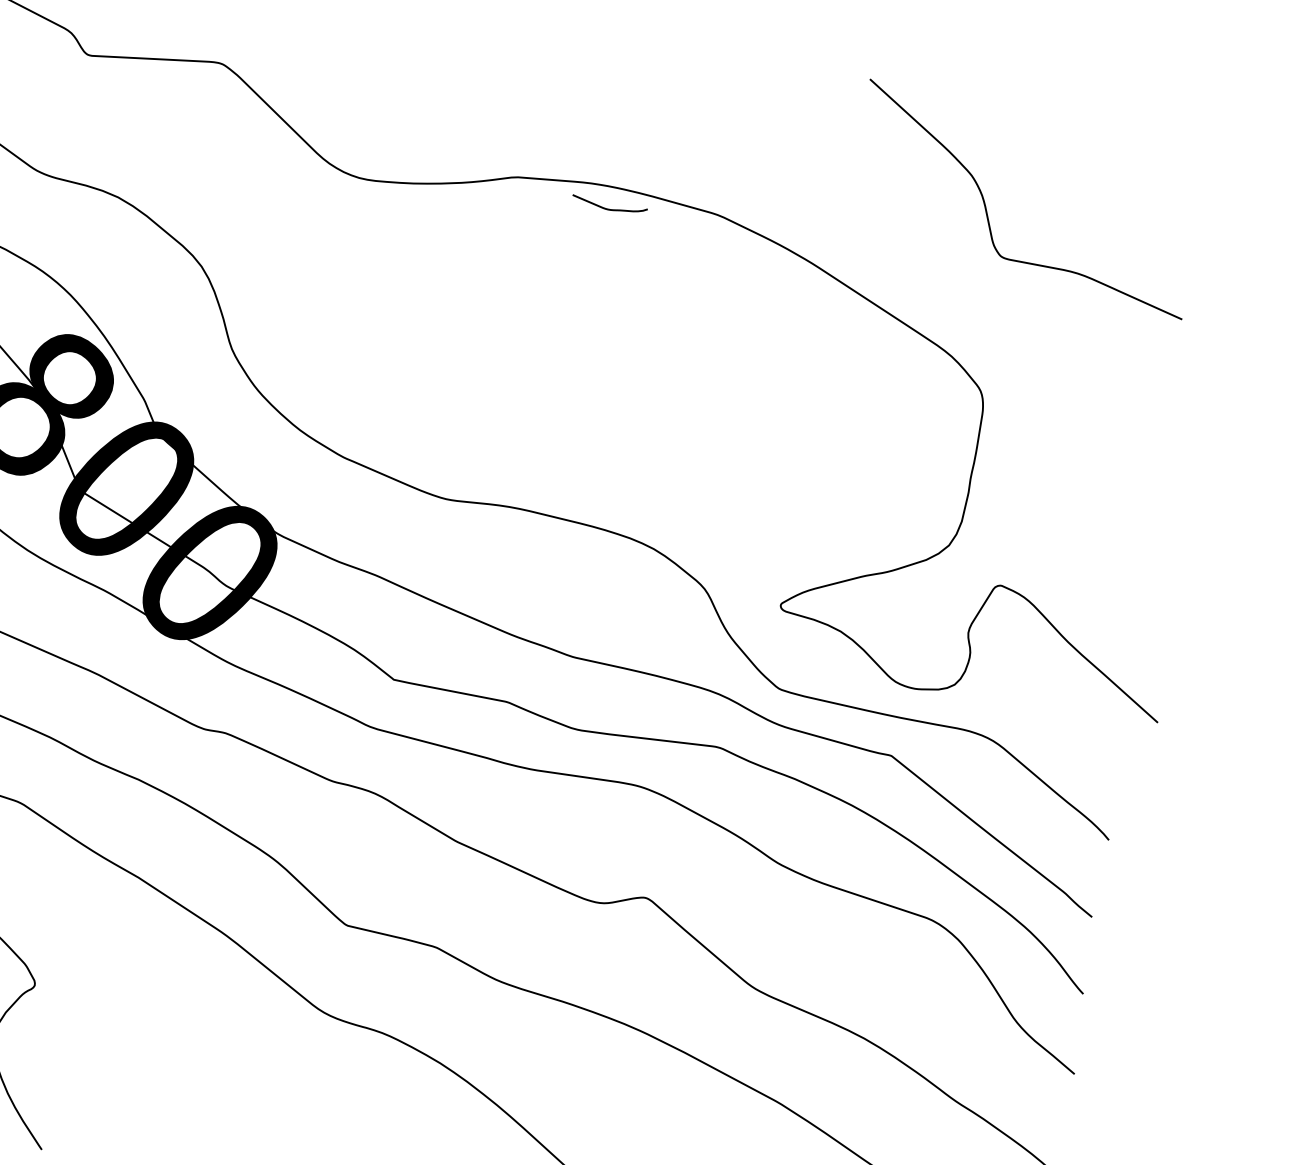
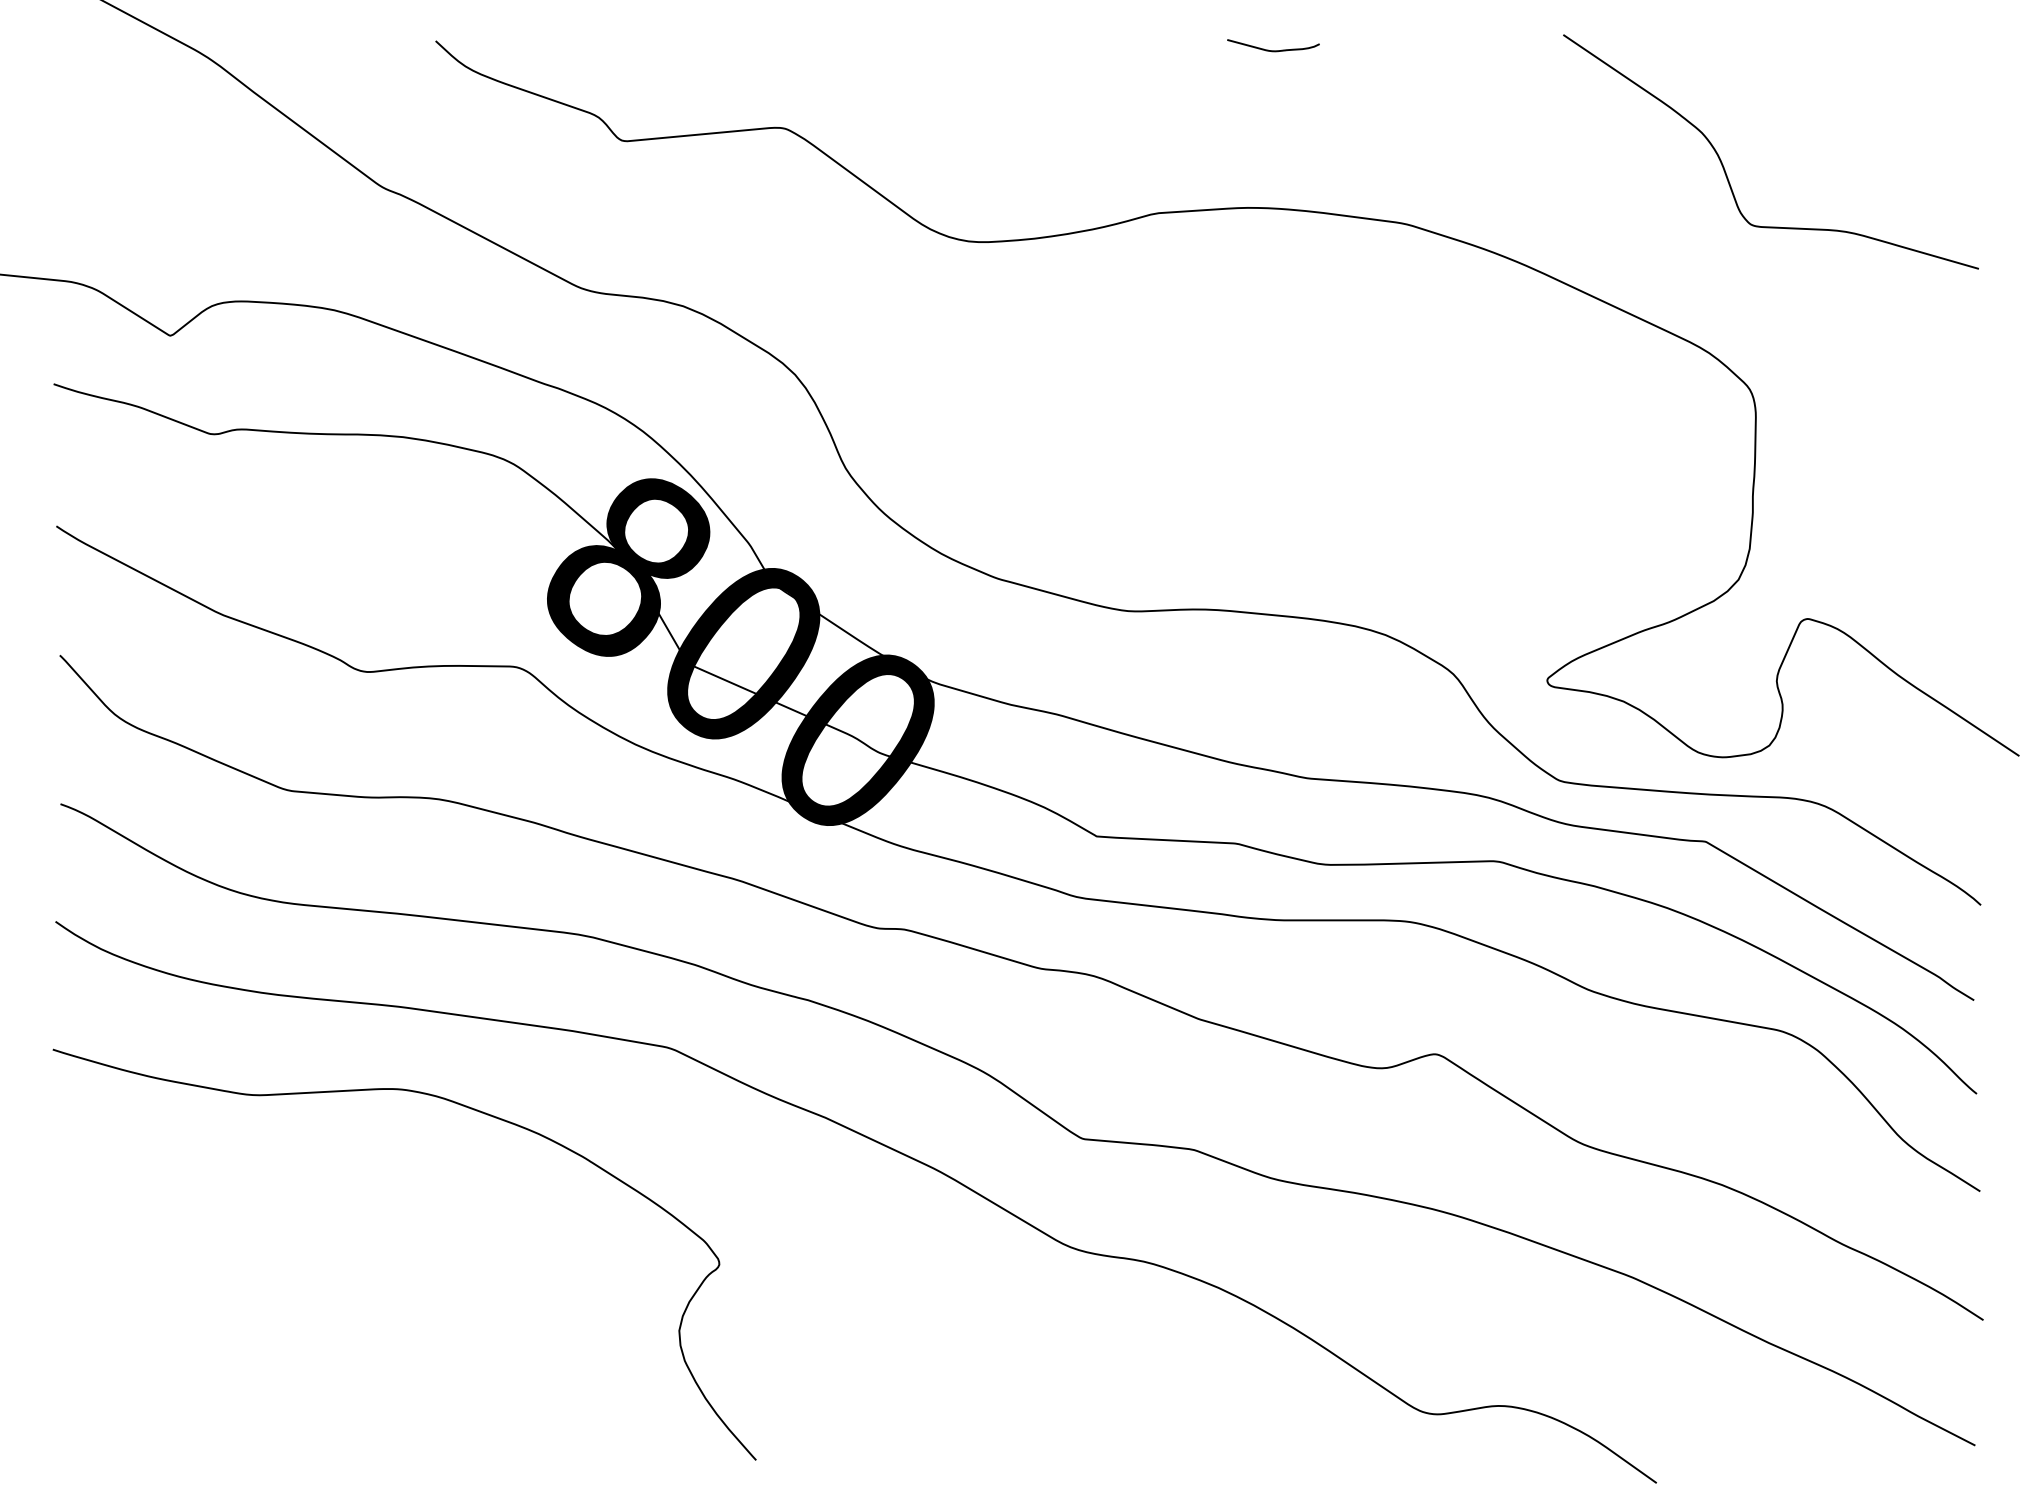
curve: (609, 209) -> (1273, 50), moved

